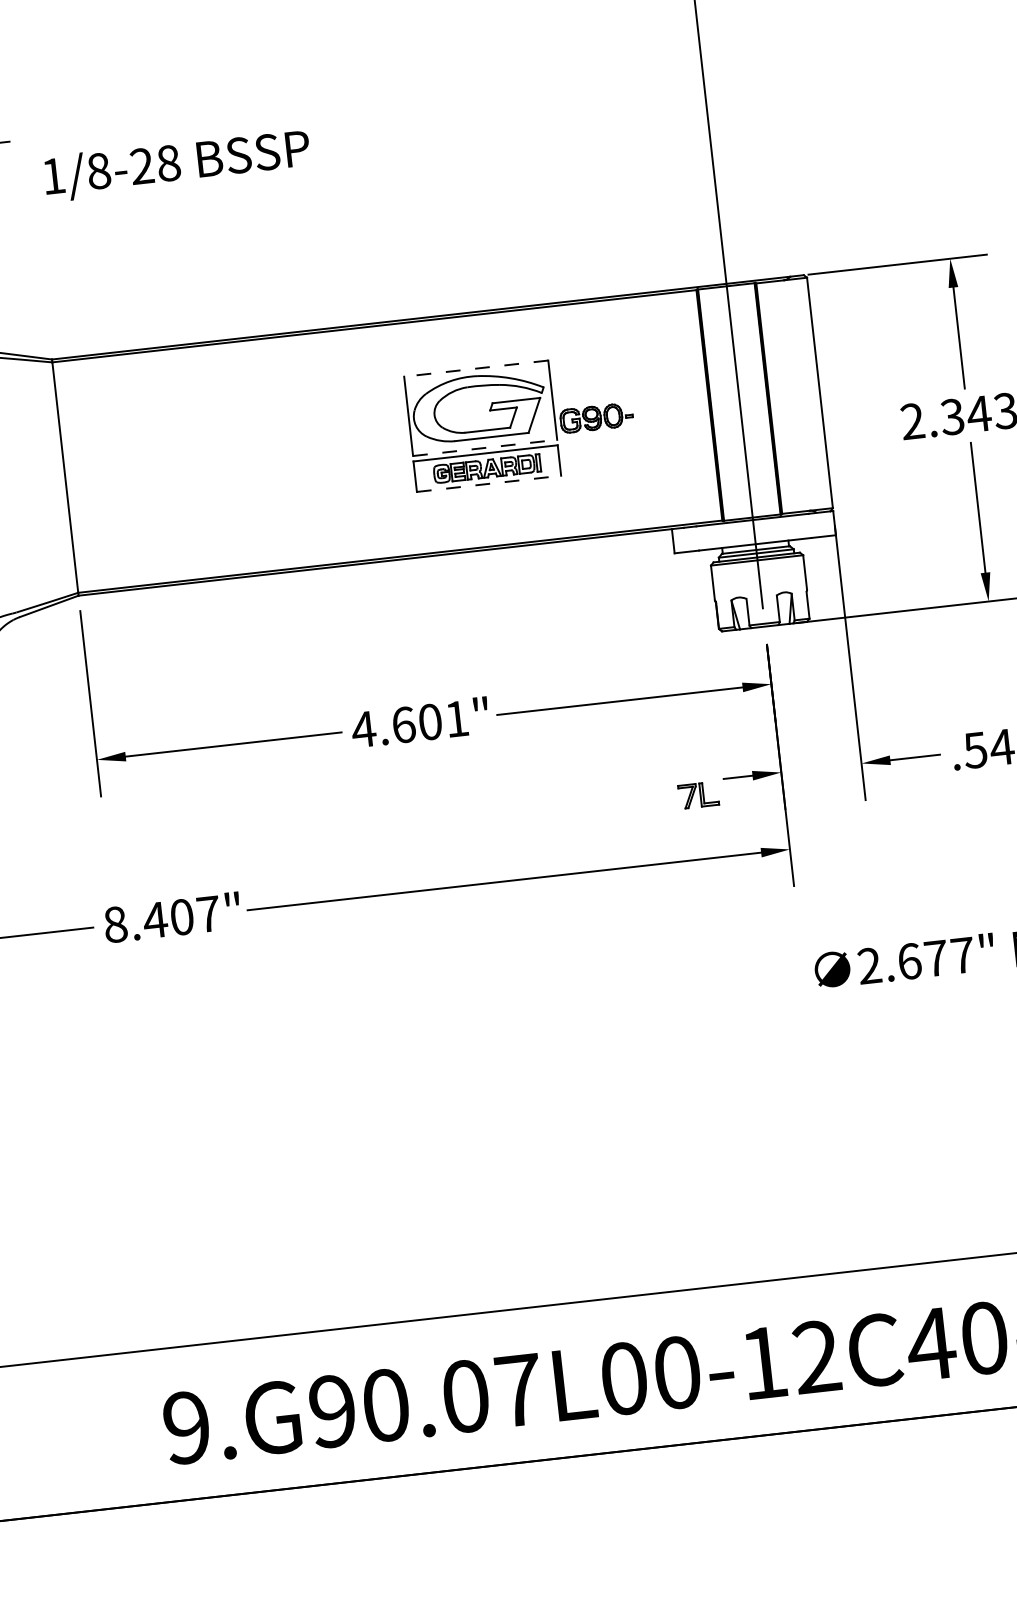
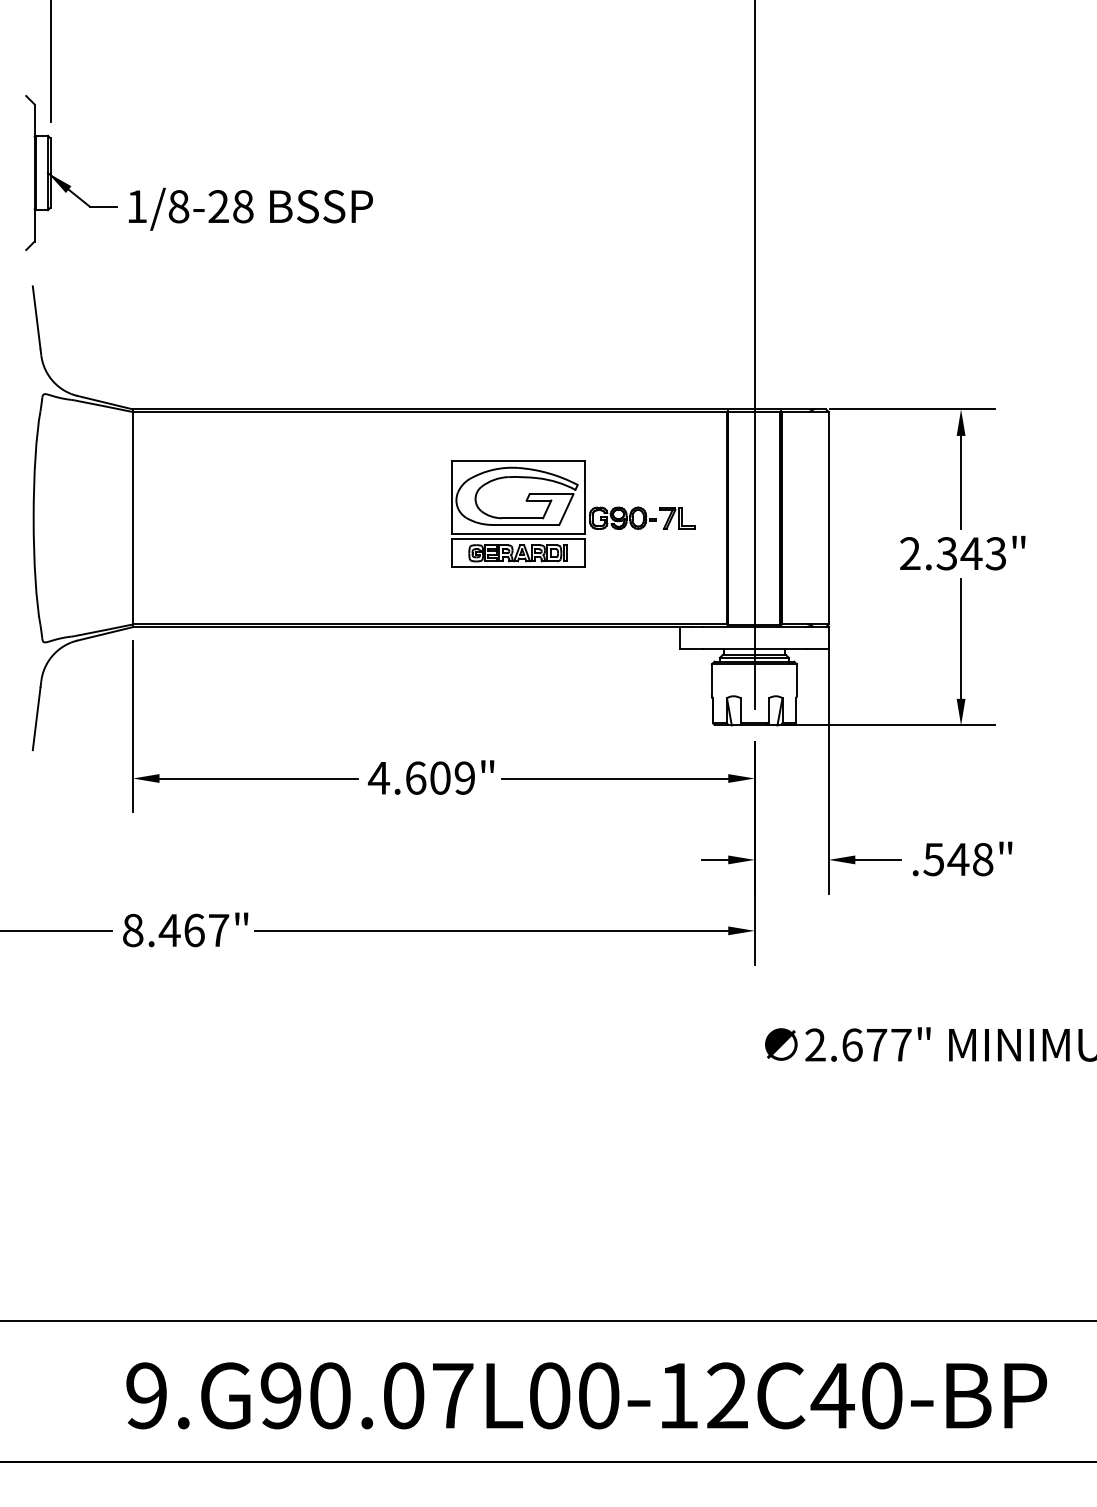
text: (176, 164) -> (250, 208), moved
line: (475, 369) -> (517, 461), dashed -> solid
line: (485, 448) -> (518, 534), dashed -> solid
line: (489, 484) -> (518, 567), dashed -> solid
text: (456, 718) -> (464, 777), 4.601" -> 4.609"
part: (699, 795) -> (677, 518), moved
text: (182, 917) -> (194, 930), 8.407" -> 8.467"

